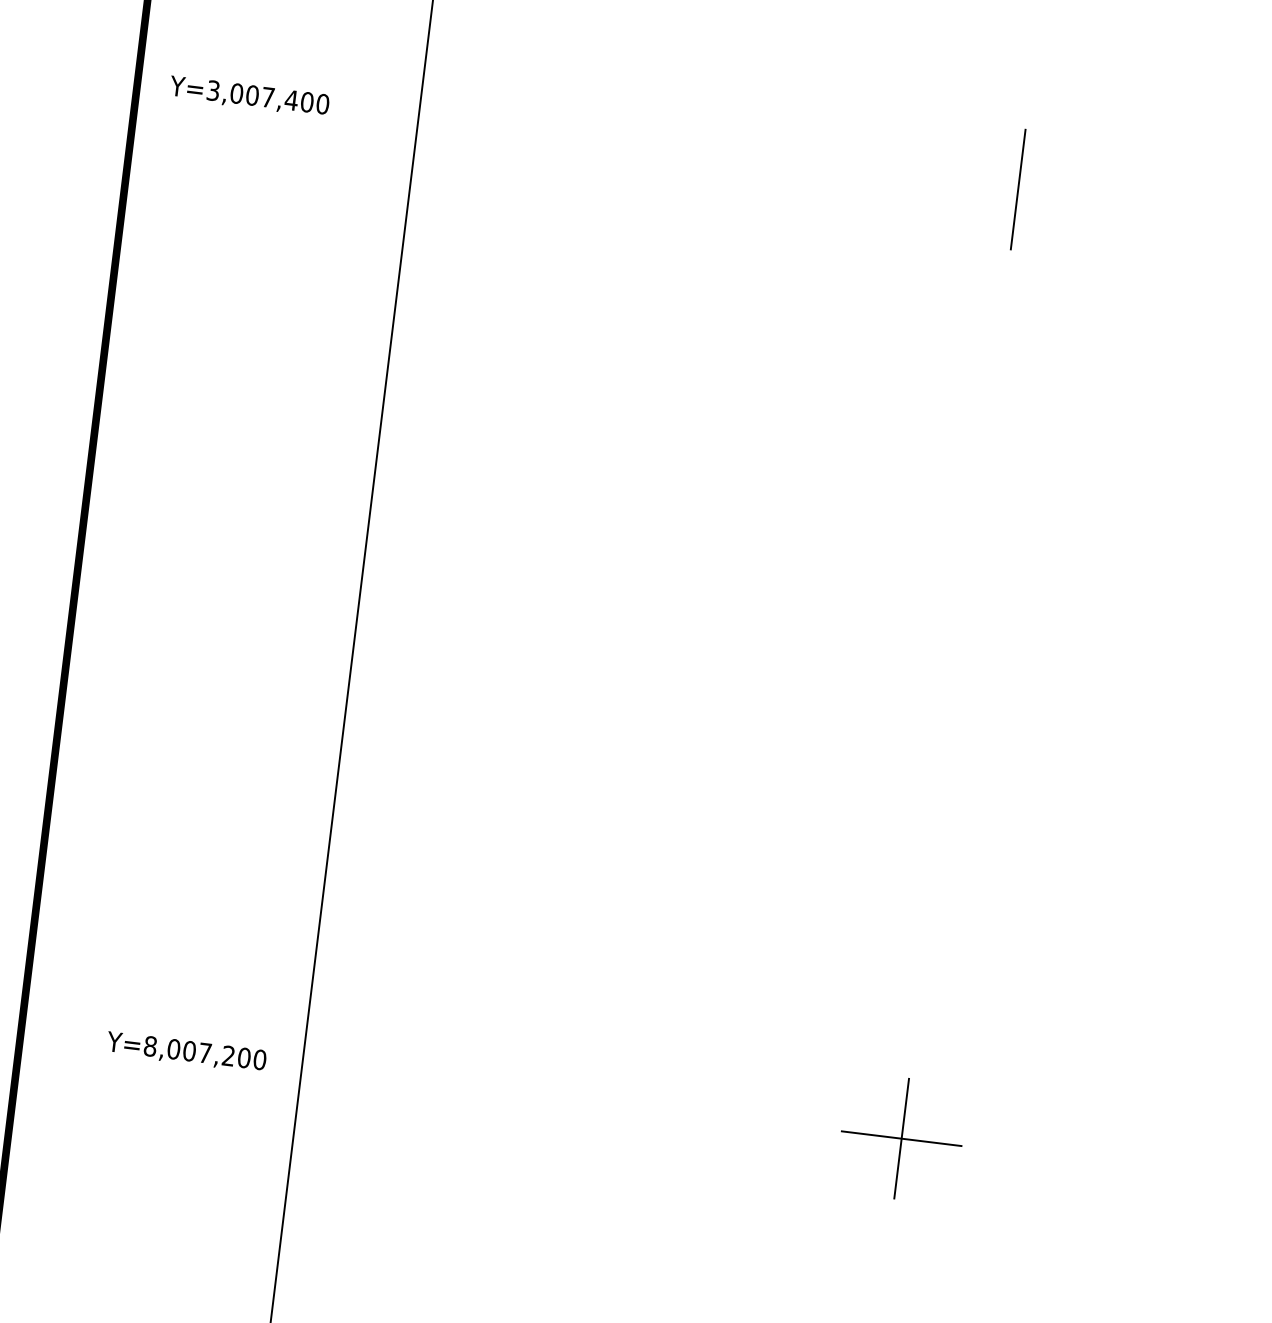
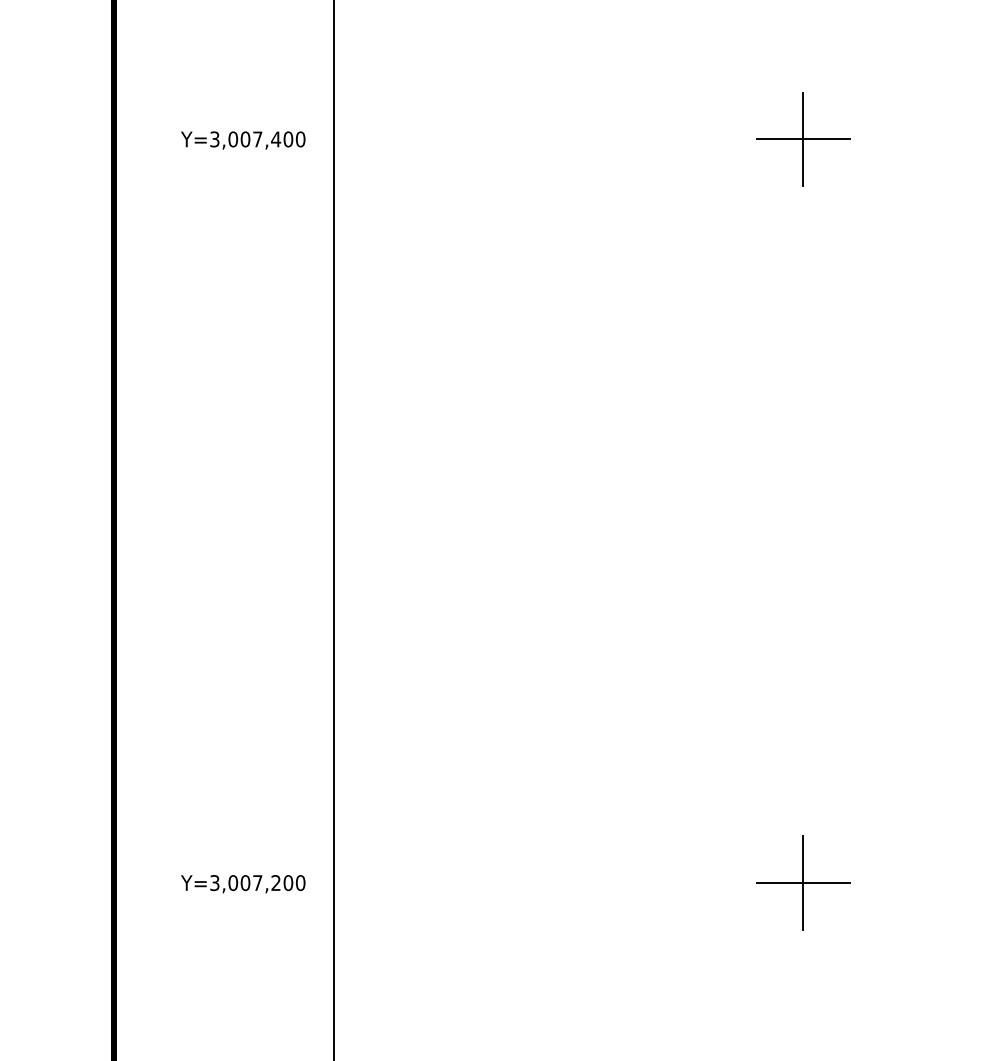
text: (249, 96) -> (243, 140), moved
line: (1018, 189) -> (803, 139), added
text: (149, 1046) -> (214, 883), Y=8,007,200 -> Y=3,007,200

